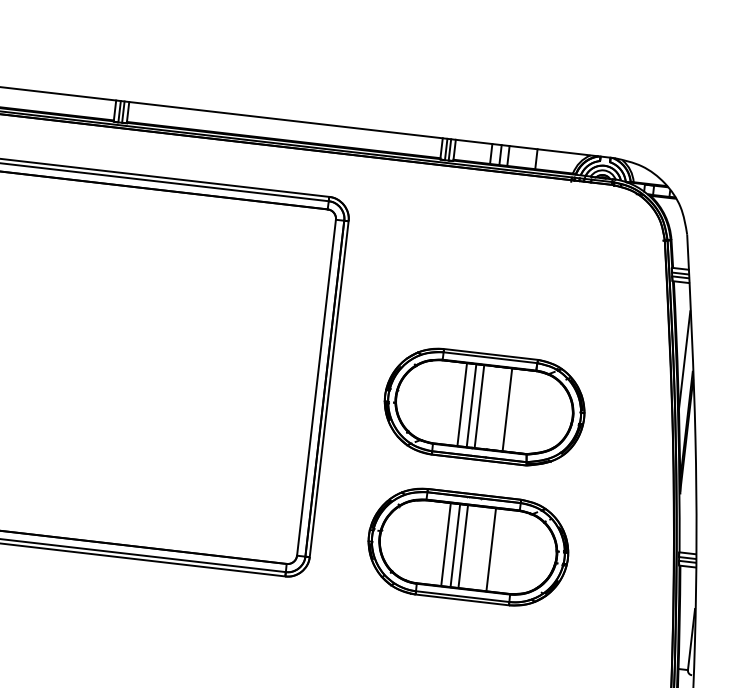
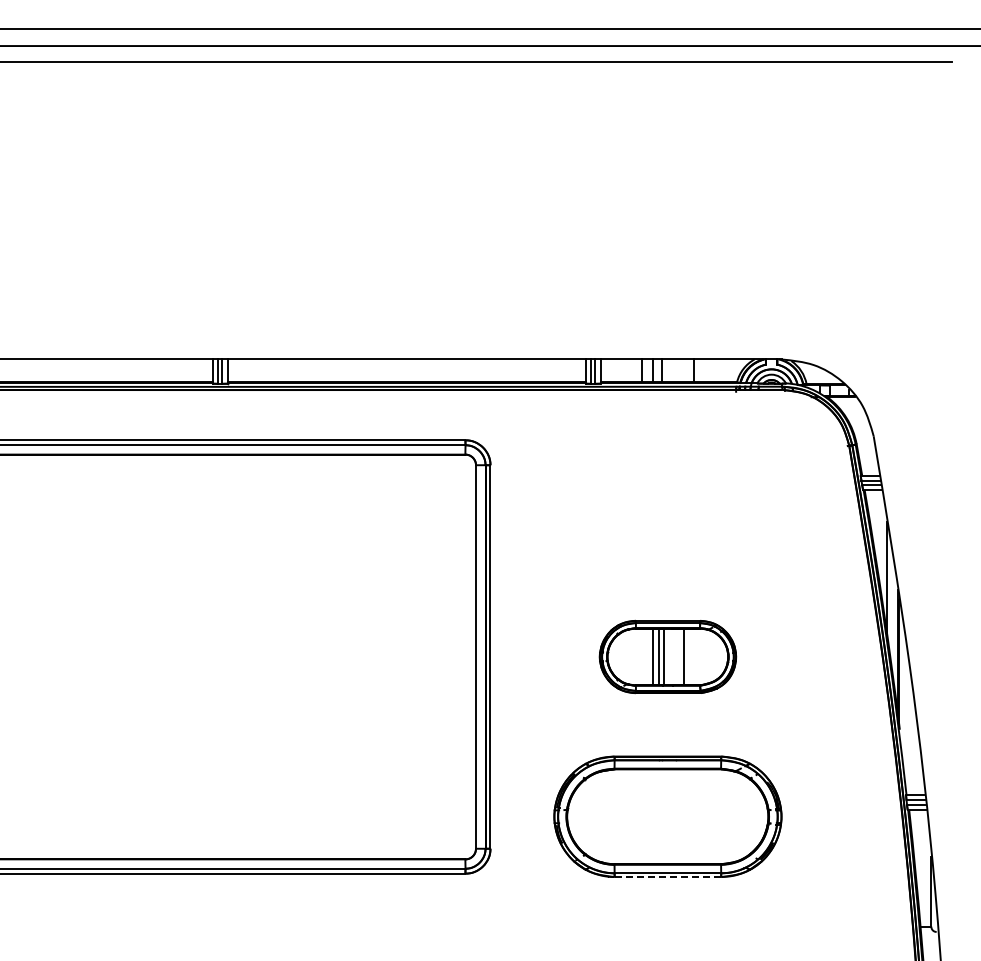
part: (484, 406) -> (667, 656), size x0.6
line: (446, 544) -> (642, 816), removed
line: (455, 545) -> (653, 816), removed
line: (463, 546) -> (662, 816), removed
line: (490, 549) -> (693, 816), removed
line: (461, 600) -> (667, 877), solid -> dashed

